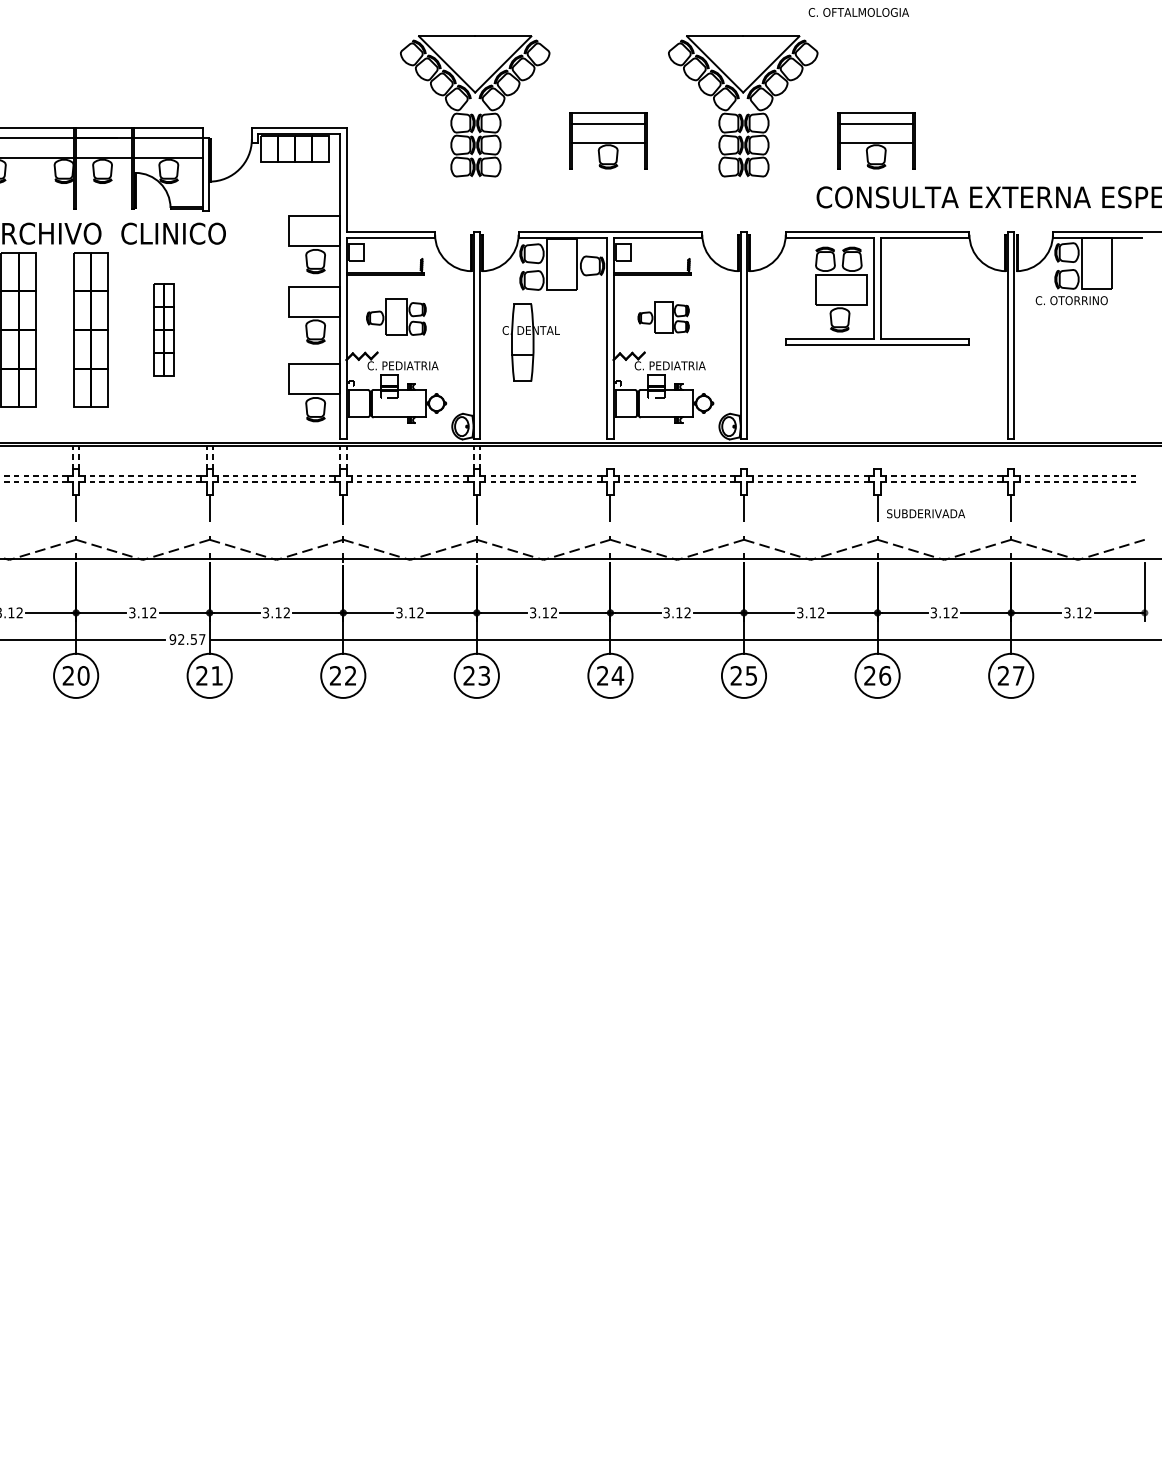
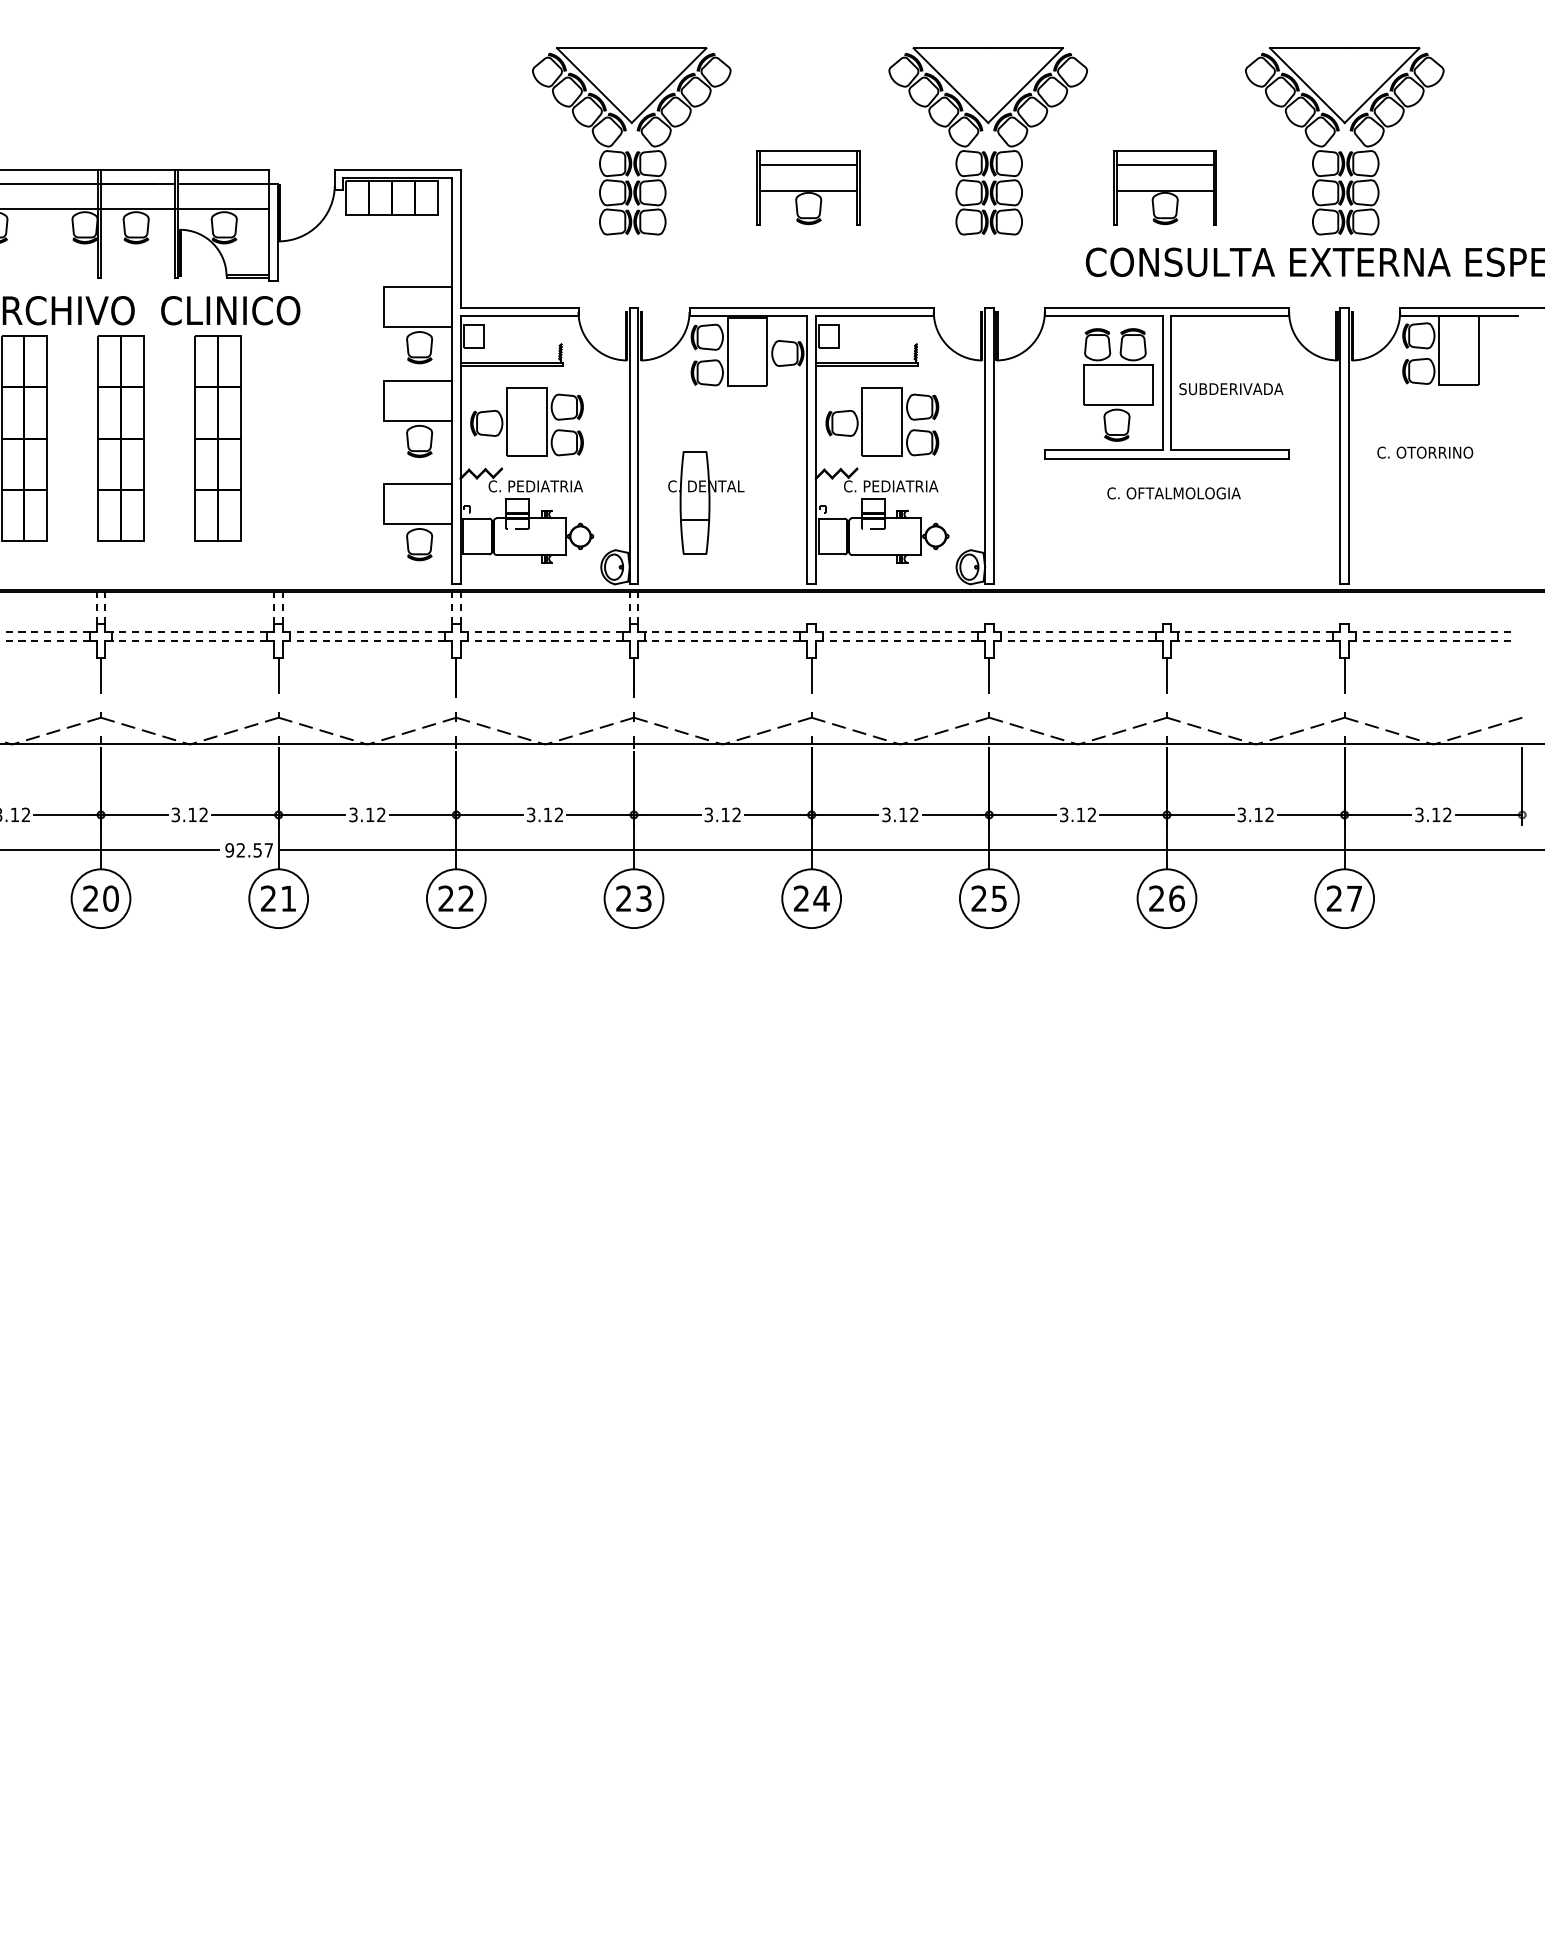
text: (858, 12) -> (1173, 493), moved
part: (1008, 114) -> (1341, 151), added
text: (1071, 300) -> (1425, 452), moved
part: (396, 317) -> (526, 421), size x1.43
part: (663, 317) -> (882, 421), size x1.67
part: (163, 329) -> (217, 438), size x1.67
part: (531, 342) -> (706, 502), moved
text: (926, 514) -> (1231, 389), moved

